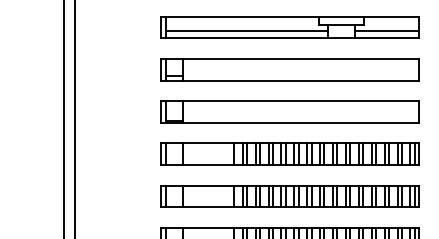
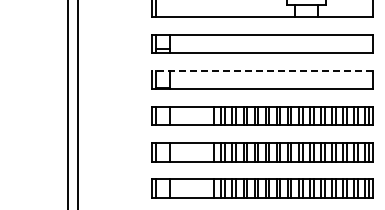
line: (246, 30) -> (224, 10), removed
line: (386, 30) -> (344, 10), removed
line: (290, 100) -> (262, 70), solid -> dashed

